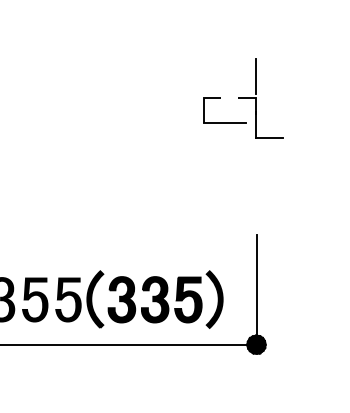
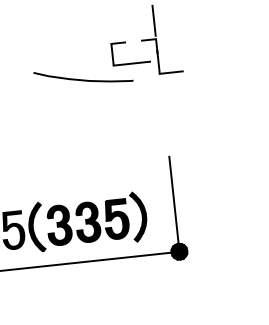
part: (167, 131) -> (83, 76), added

